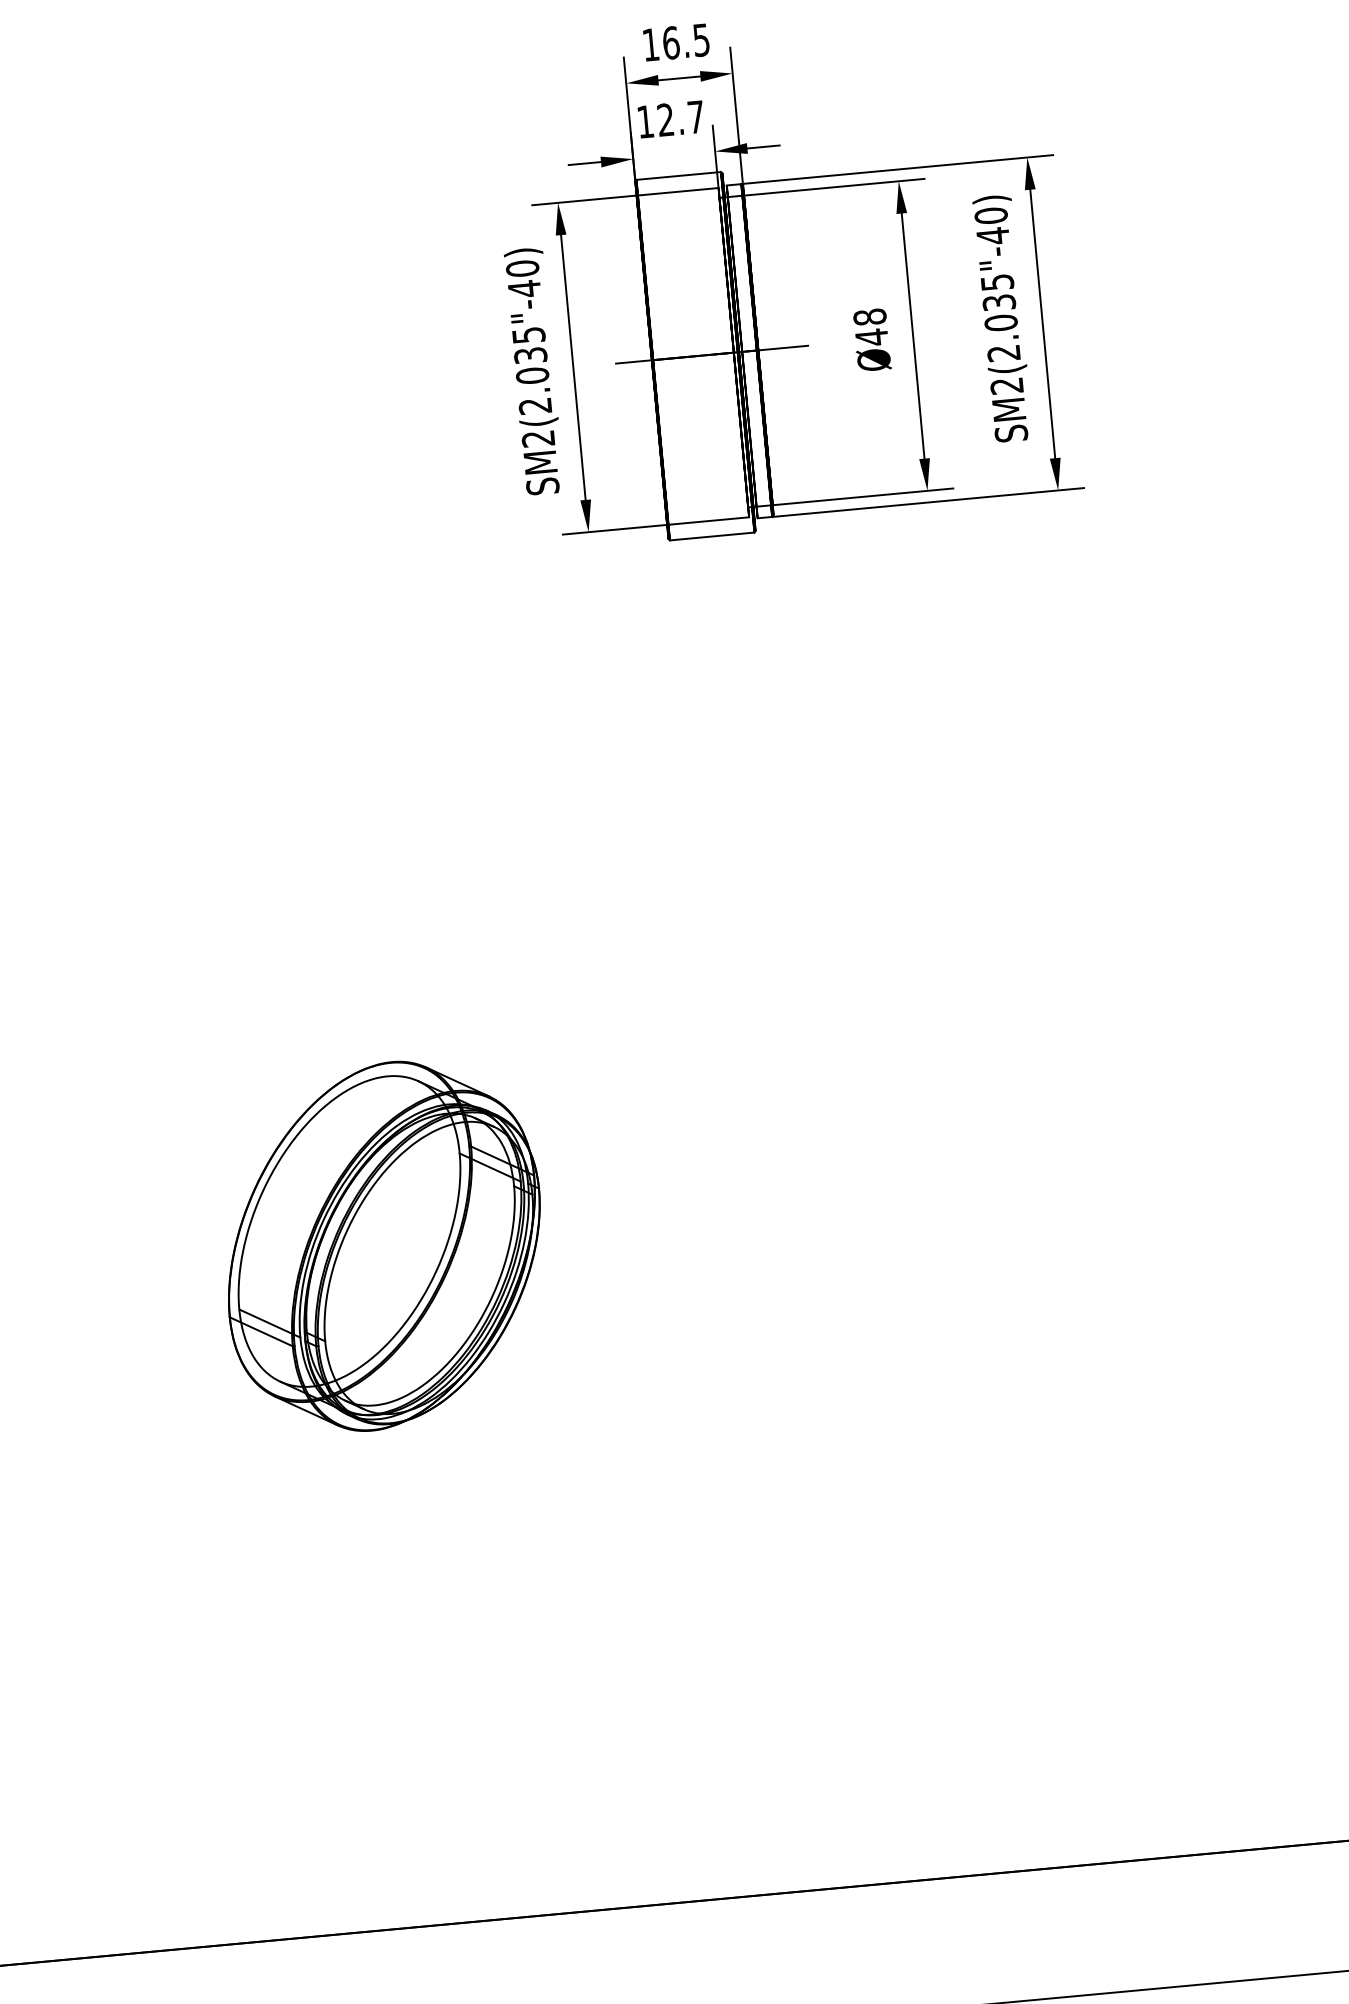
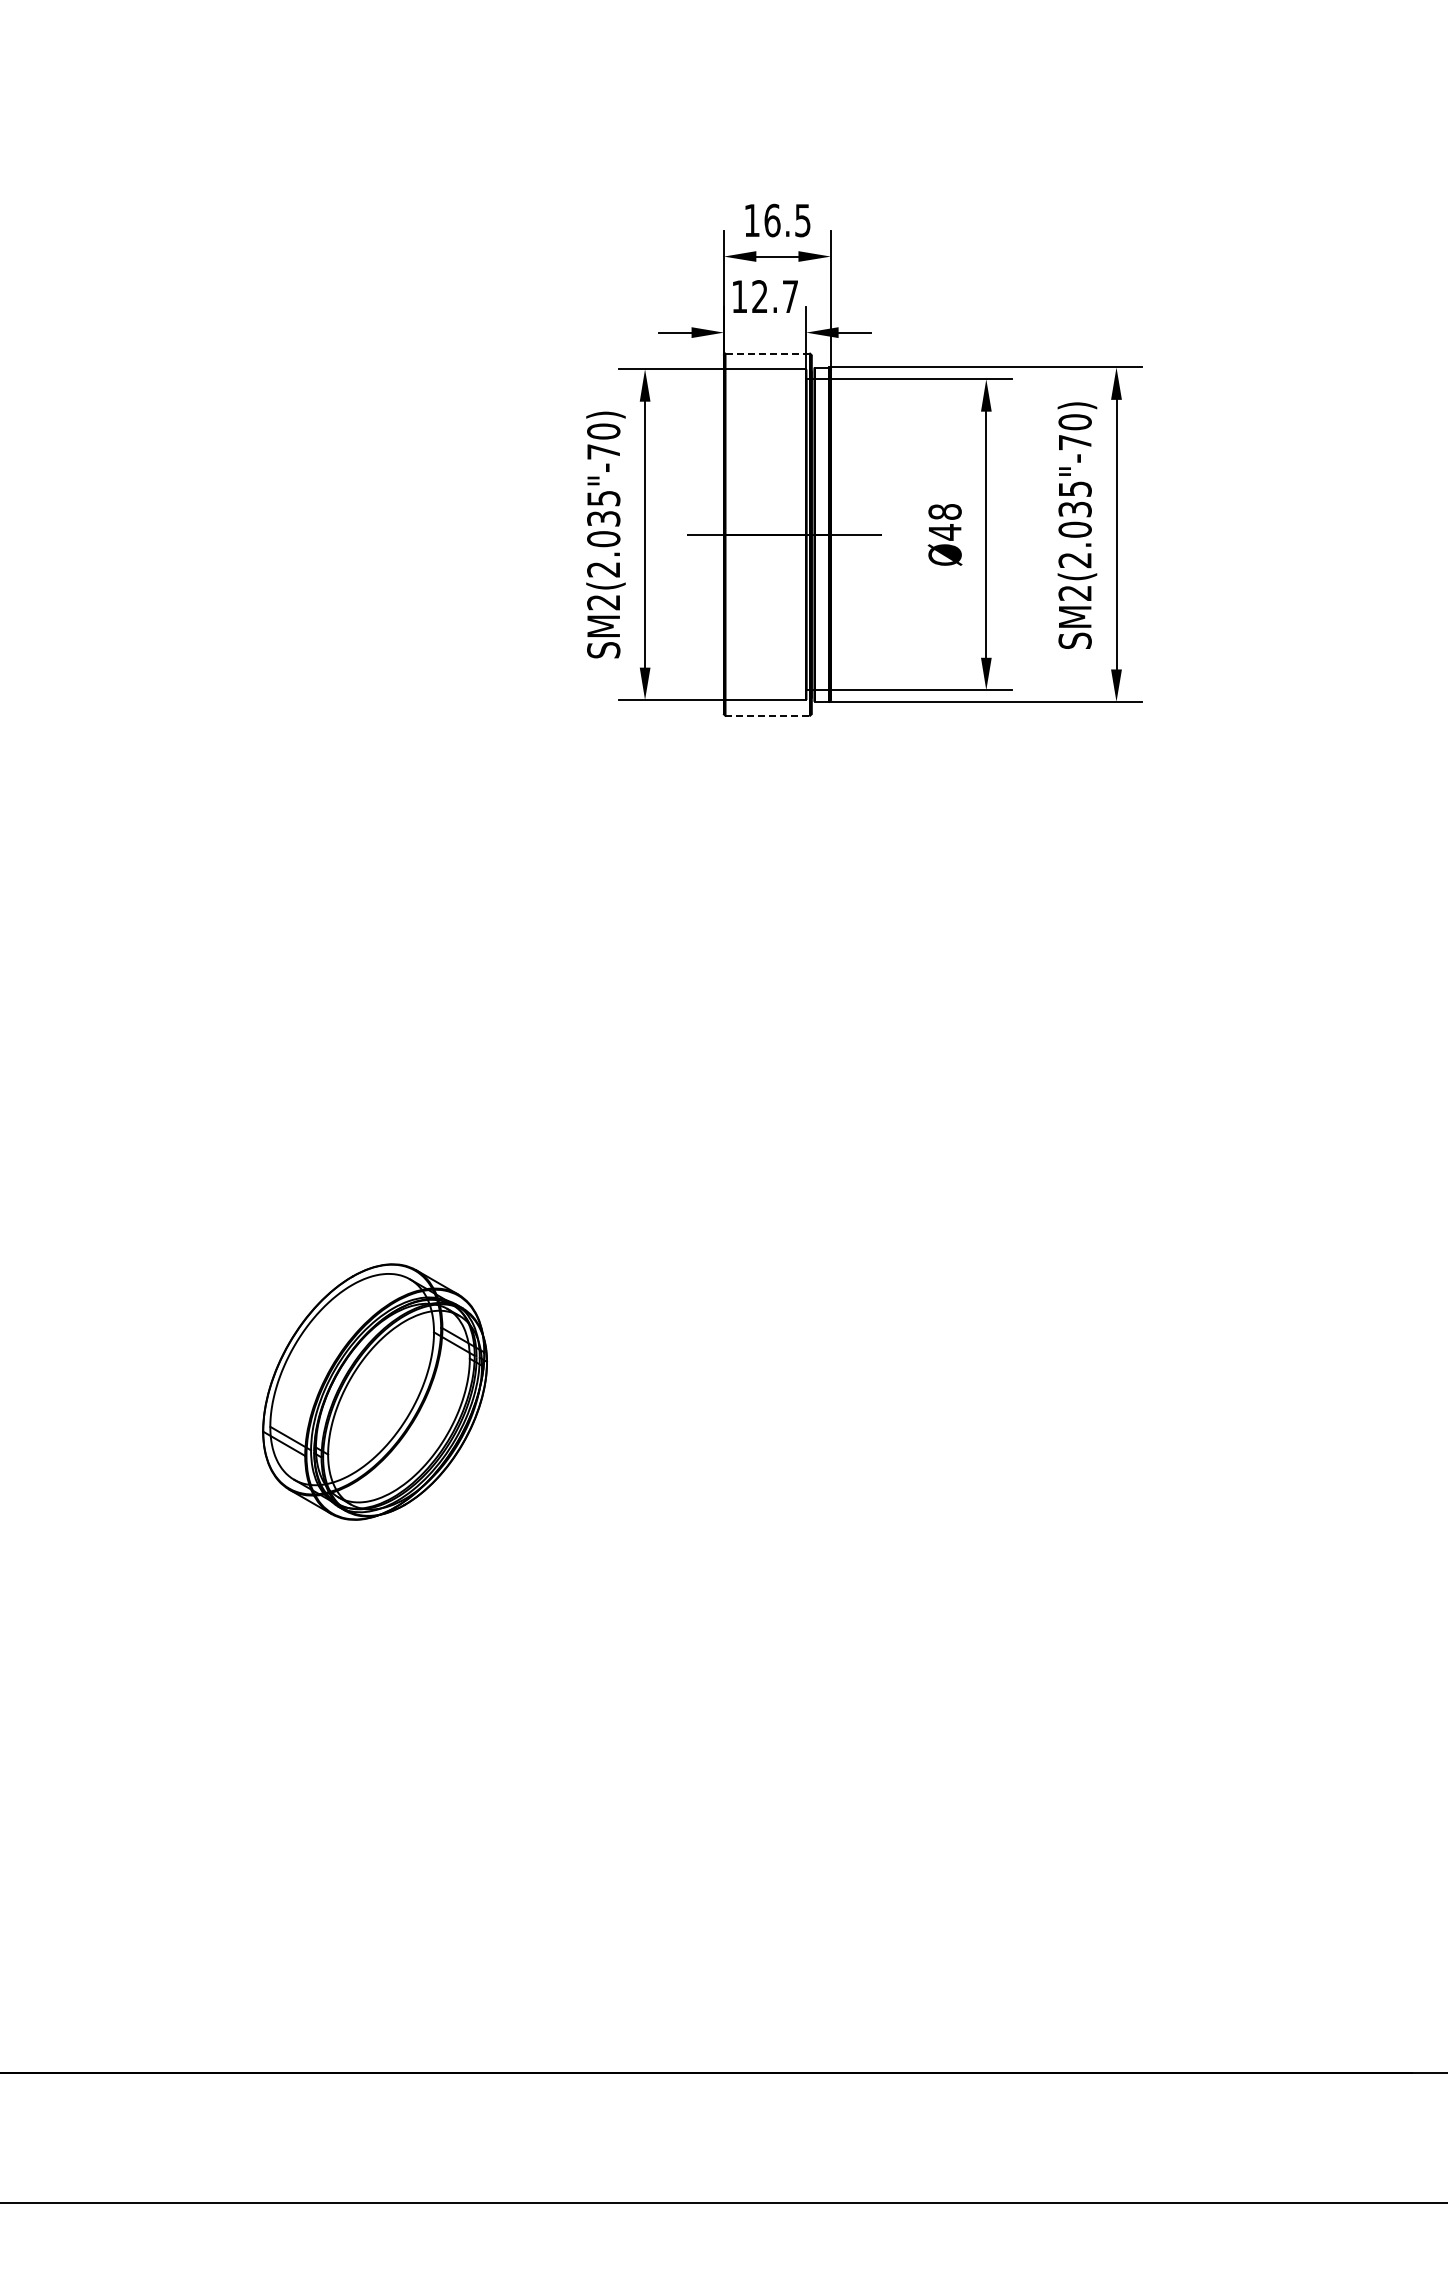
line: (678, 175) -> (767, 353), solid -> dashed
text: (993, 235) -> (1075, 442), SM2(2.035"-40) -> SM2(2.035"-70)
text: (524, 288) -> (603, 451), SM2(2.035"-40) -> SM2(2.035"-70)
line: (712, 536) -> (768, 715), solid -> dashed
part: (383, 1245) -> (374, 1391), size x0.7

